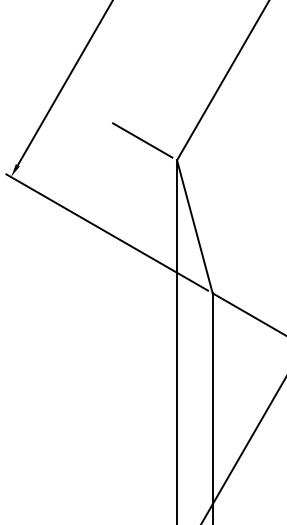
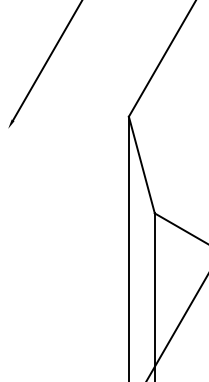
line: (142, 139) -> (103, 101), removed
line: (106, 231) -> (77, 168), removed

